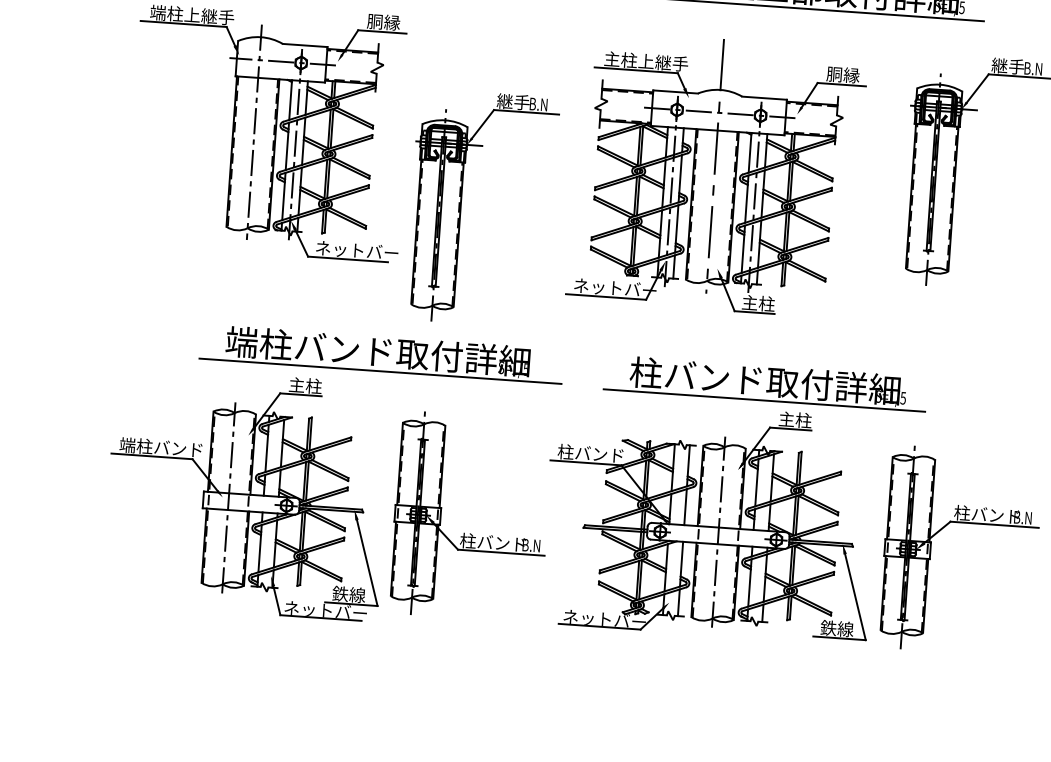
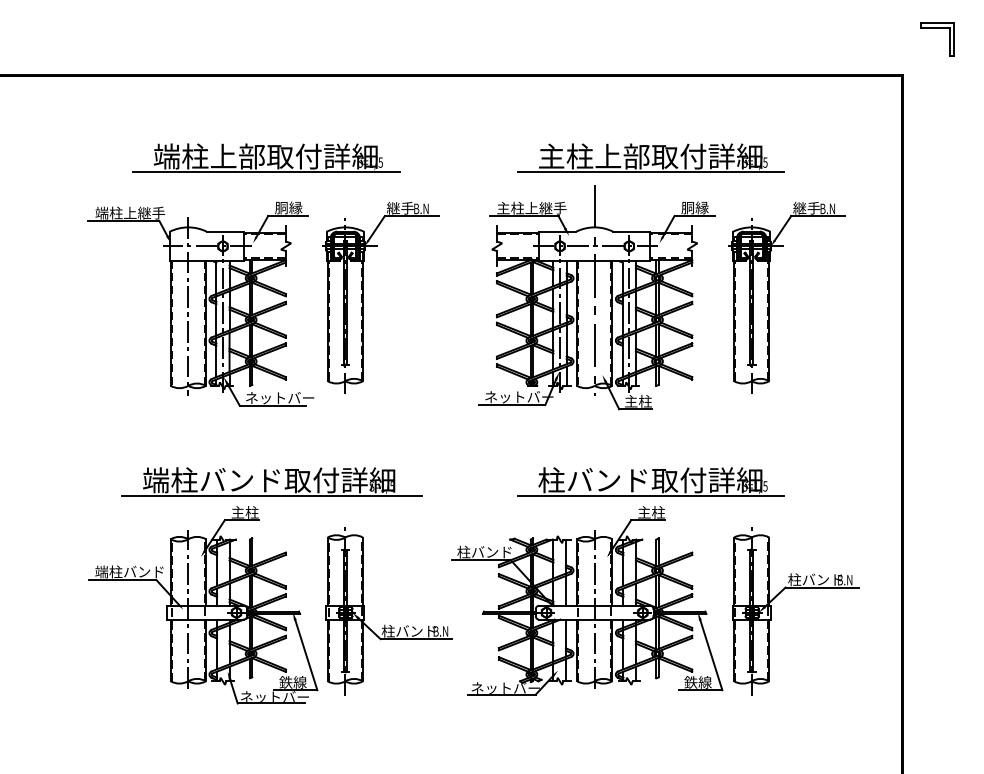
part: (716, 174) -> (596, 297), moved
part: (461, 206) -> (363, 297), moved
part: (380, 353) -> (271, 481), moved
part: (765, 382) -> (650, 481), moved

